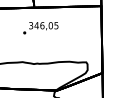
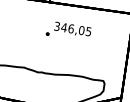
text: (40, 28) -> (68, 31), moved

